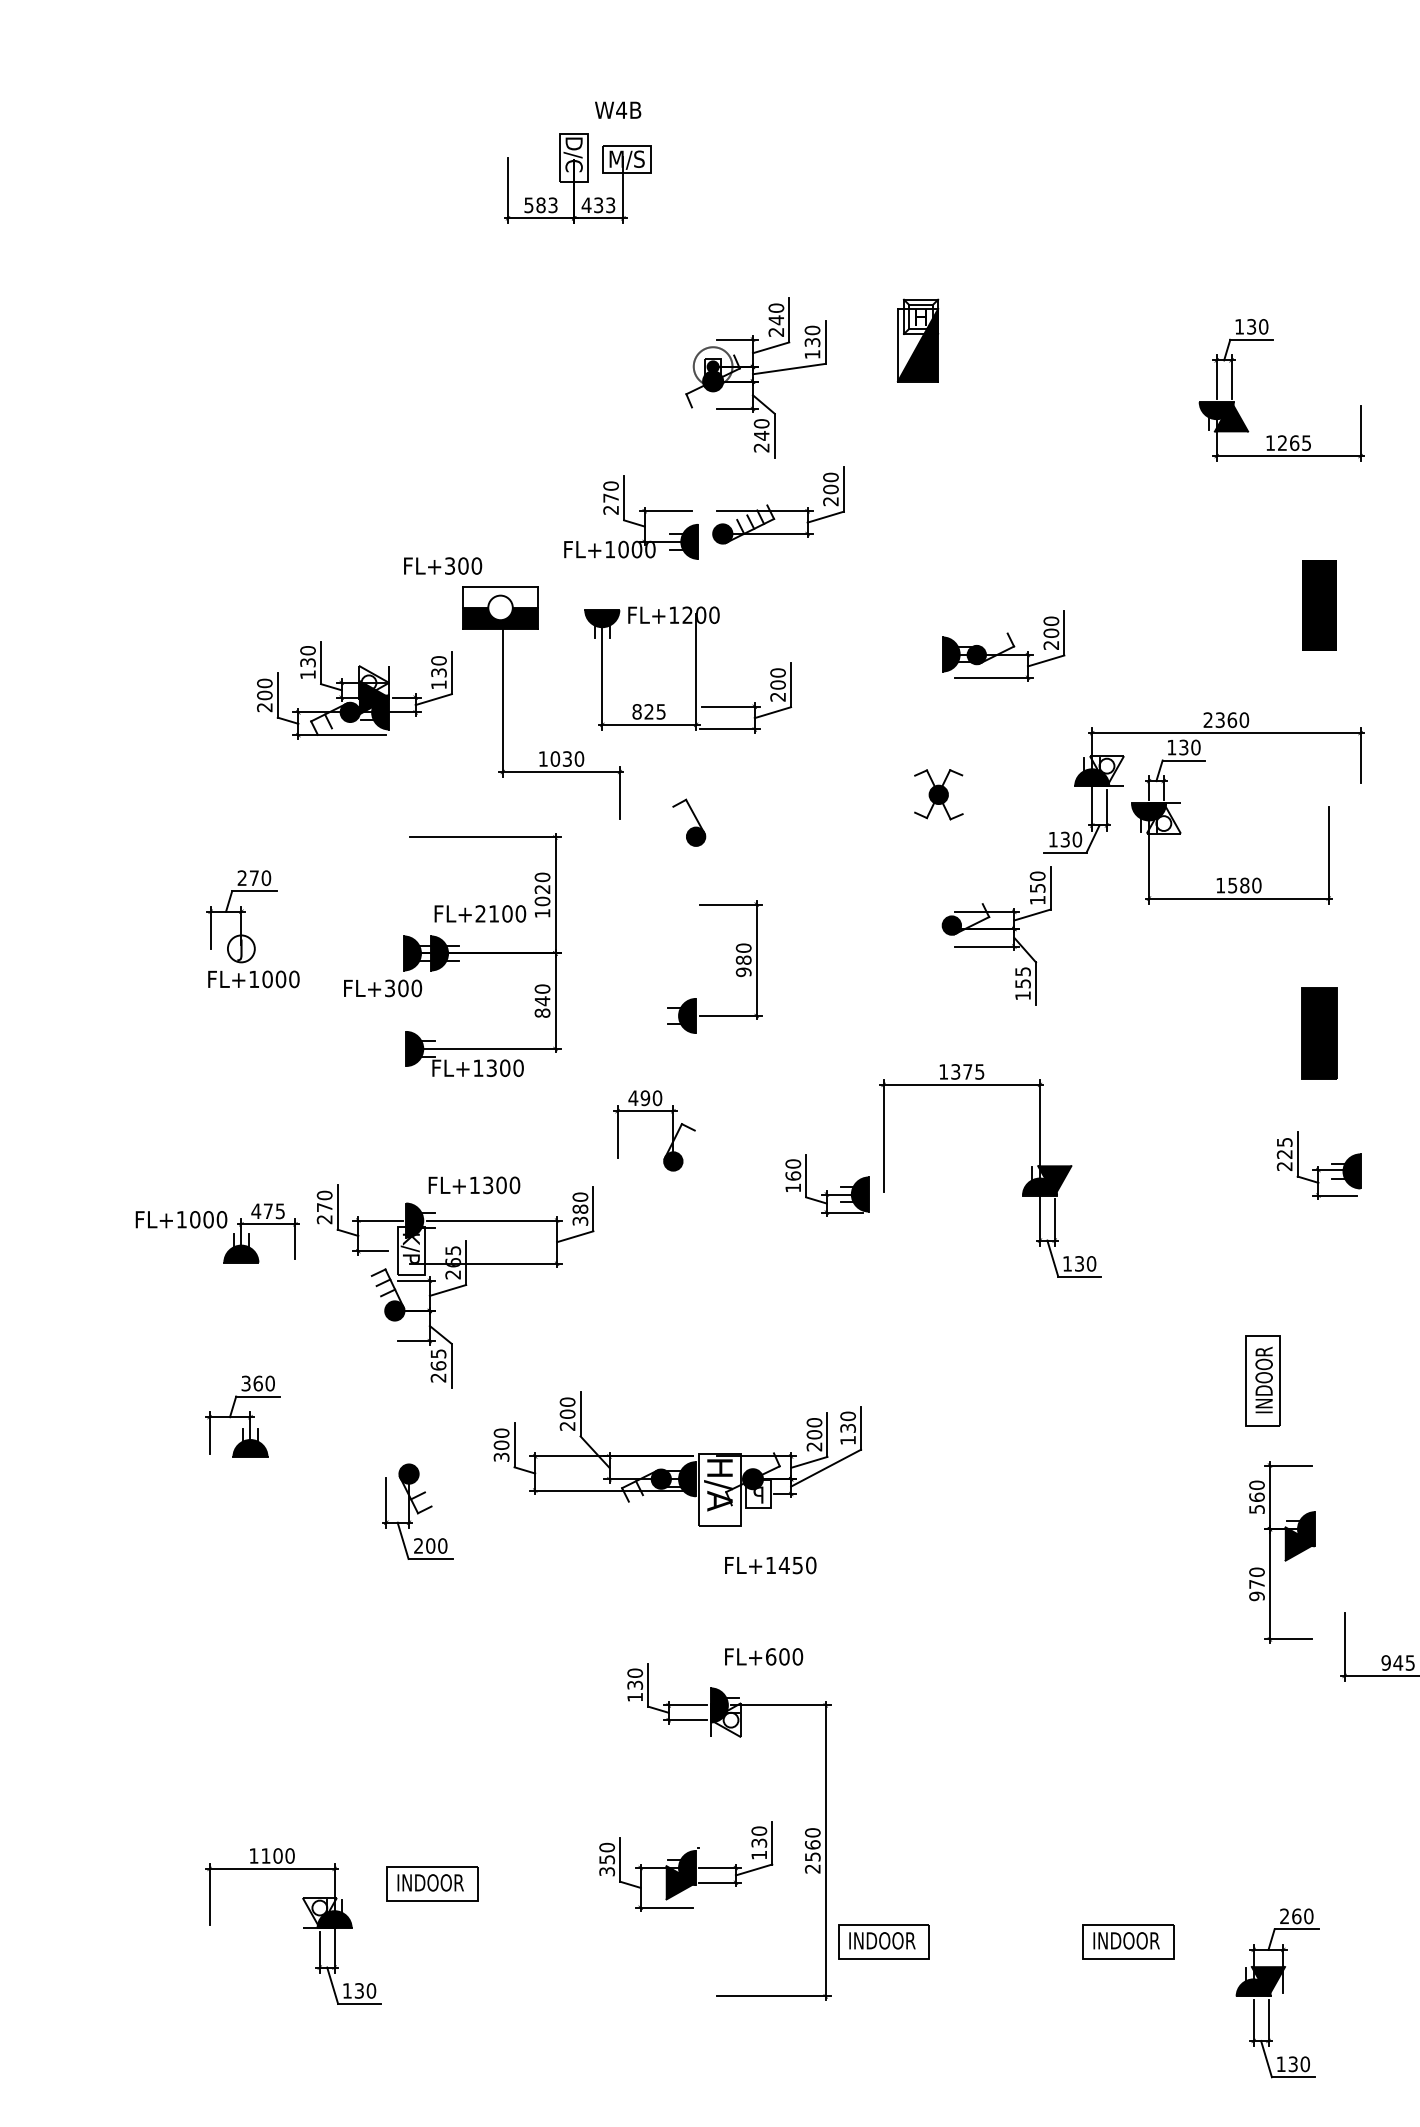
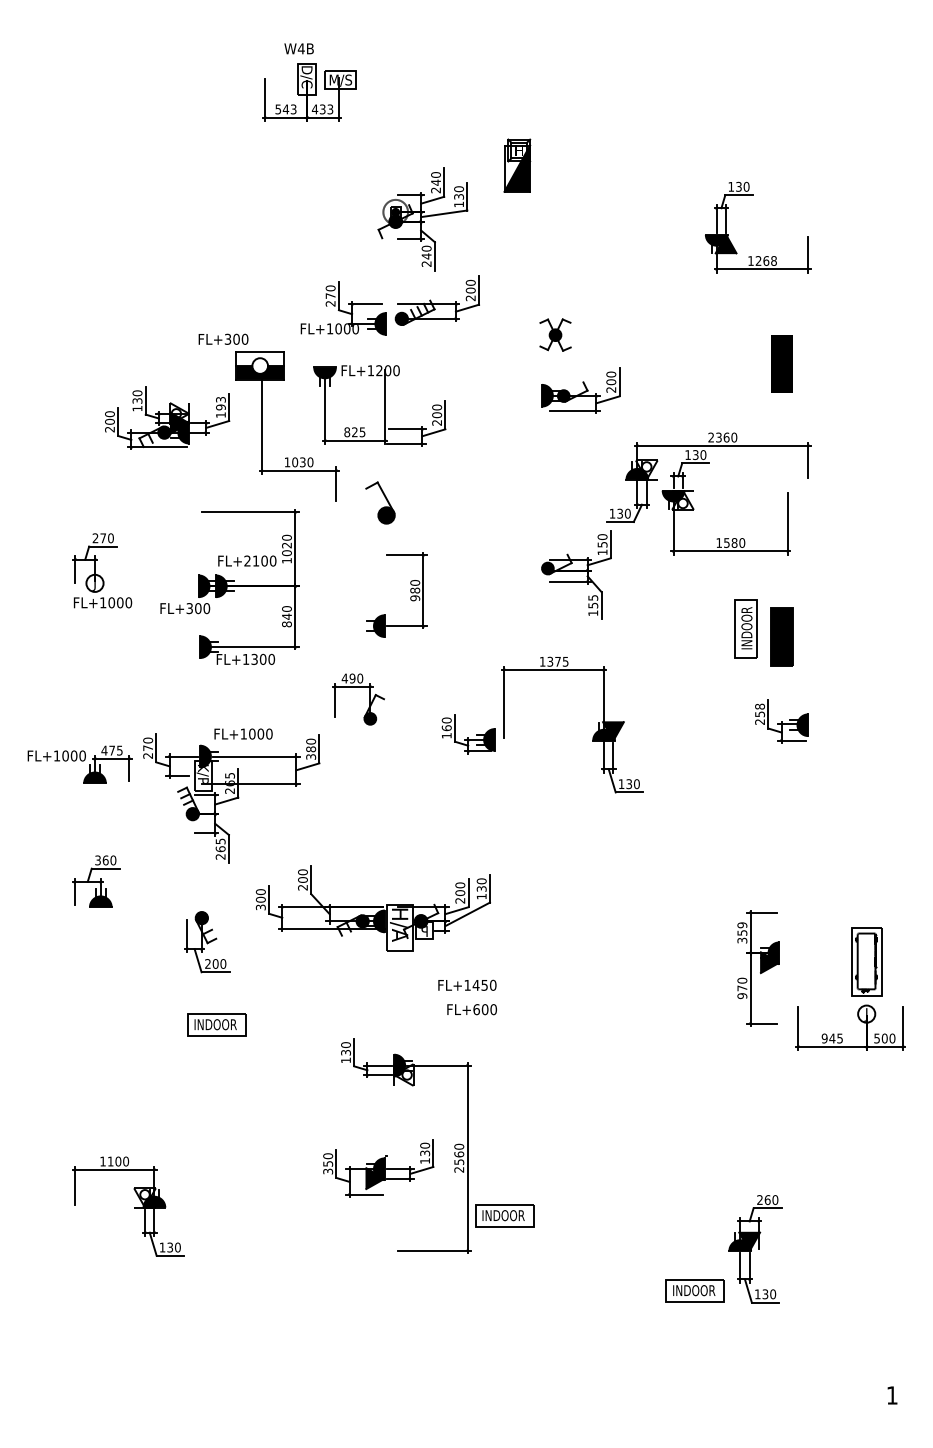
text: (617, 109) -> (298, 48), moved
text: (540, 205) -> (285, 109), 583 -> 543
part: (918, 340) -> (517, 165), moved
text: (1305, 442) -> (773, 260), 1265 -> 1268
text: (438, 666) -> (220, 403), 130 -> 193
part: (938, 793) -> (555, 334), moved
part: (689, 821) -> (380, 502), size x1.4
text: (1285, 1148) -> (760, 710), 225 -> 258
text: (488, 1184) -> (252, 733), FL+1300 -> FL+1000
part: (1261, 1380) -> (745, 628), moved
text: (1257, 1496) -> (742, 932), 560 -> 359
text: (770, 1564) -> (467, 984), moved
text: (763, 1656) -> (471, 1009), moved
part: (431, 1882) -> (216, 1024), moved
part: (1126, 1940) -> (694, 1290), moved

